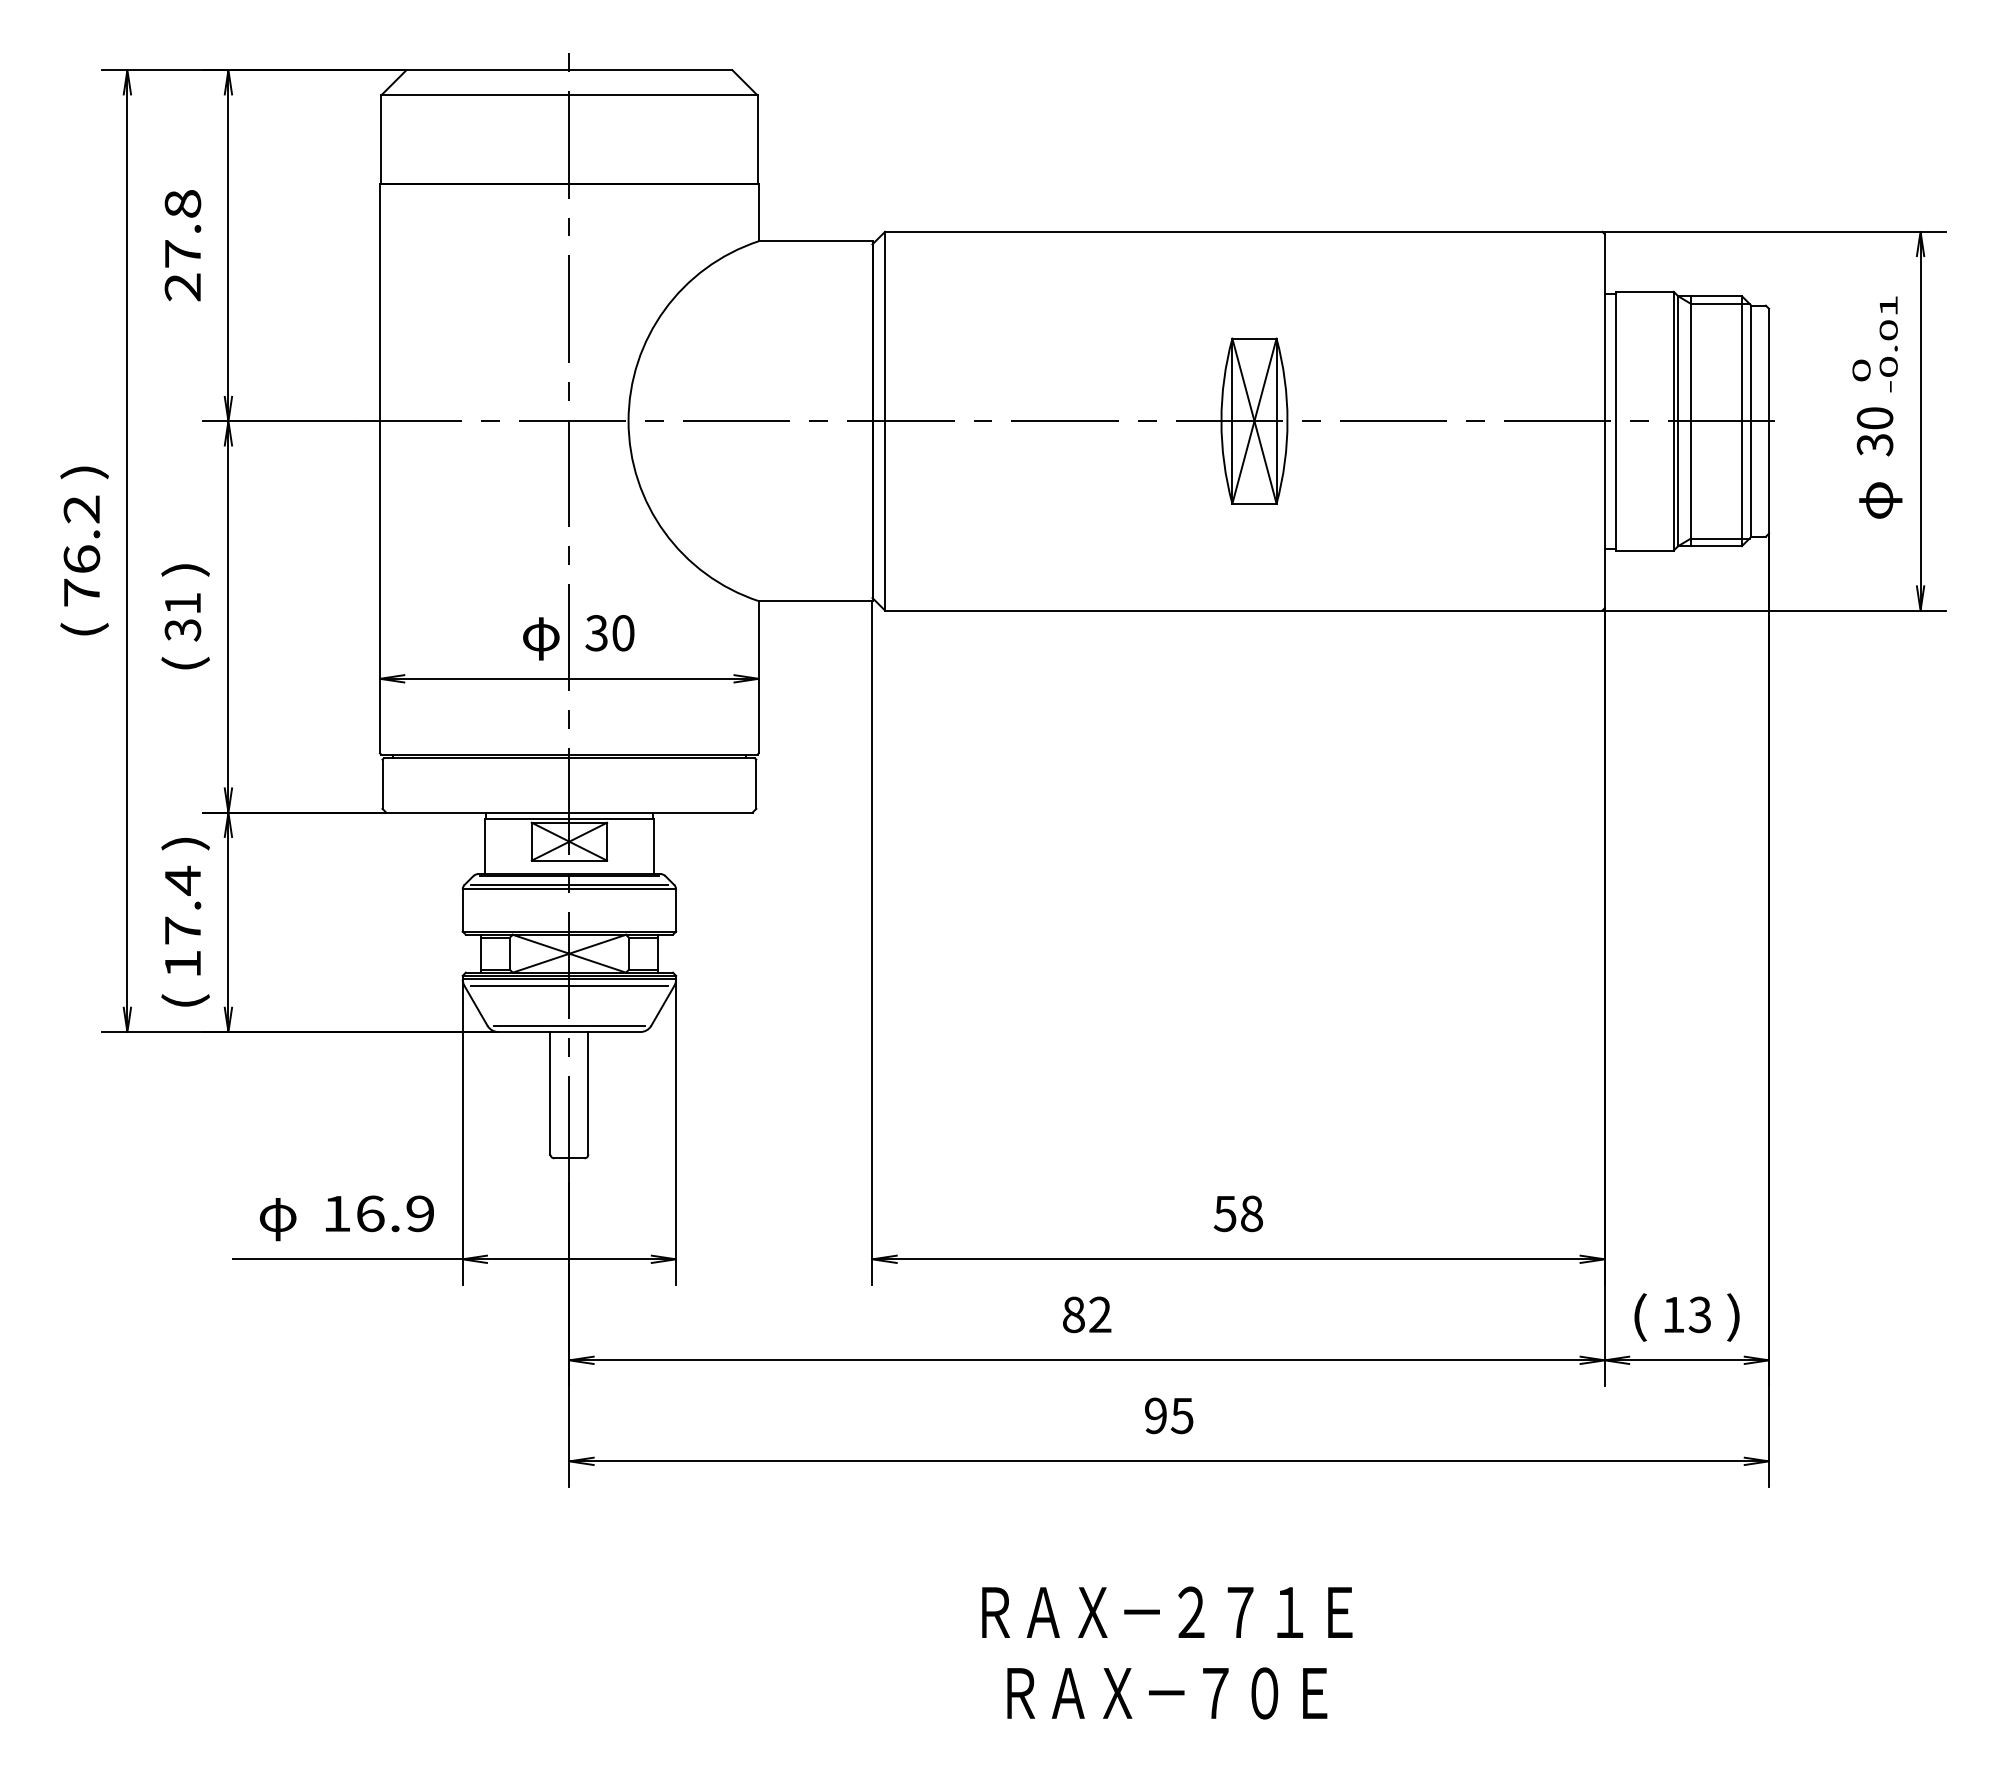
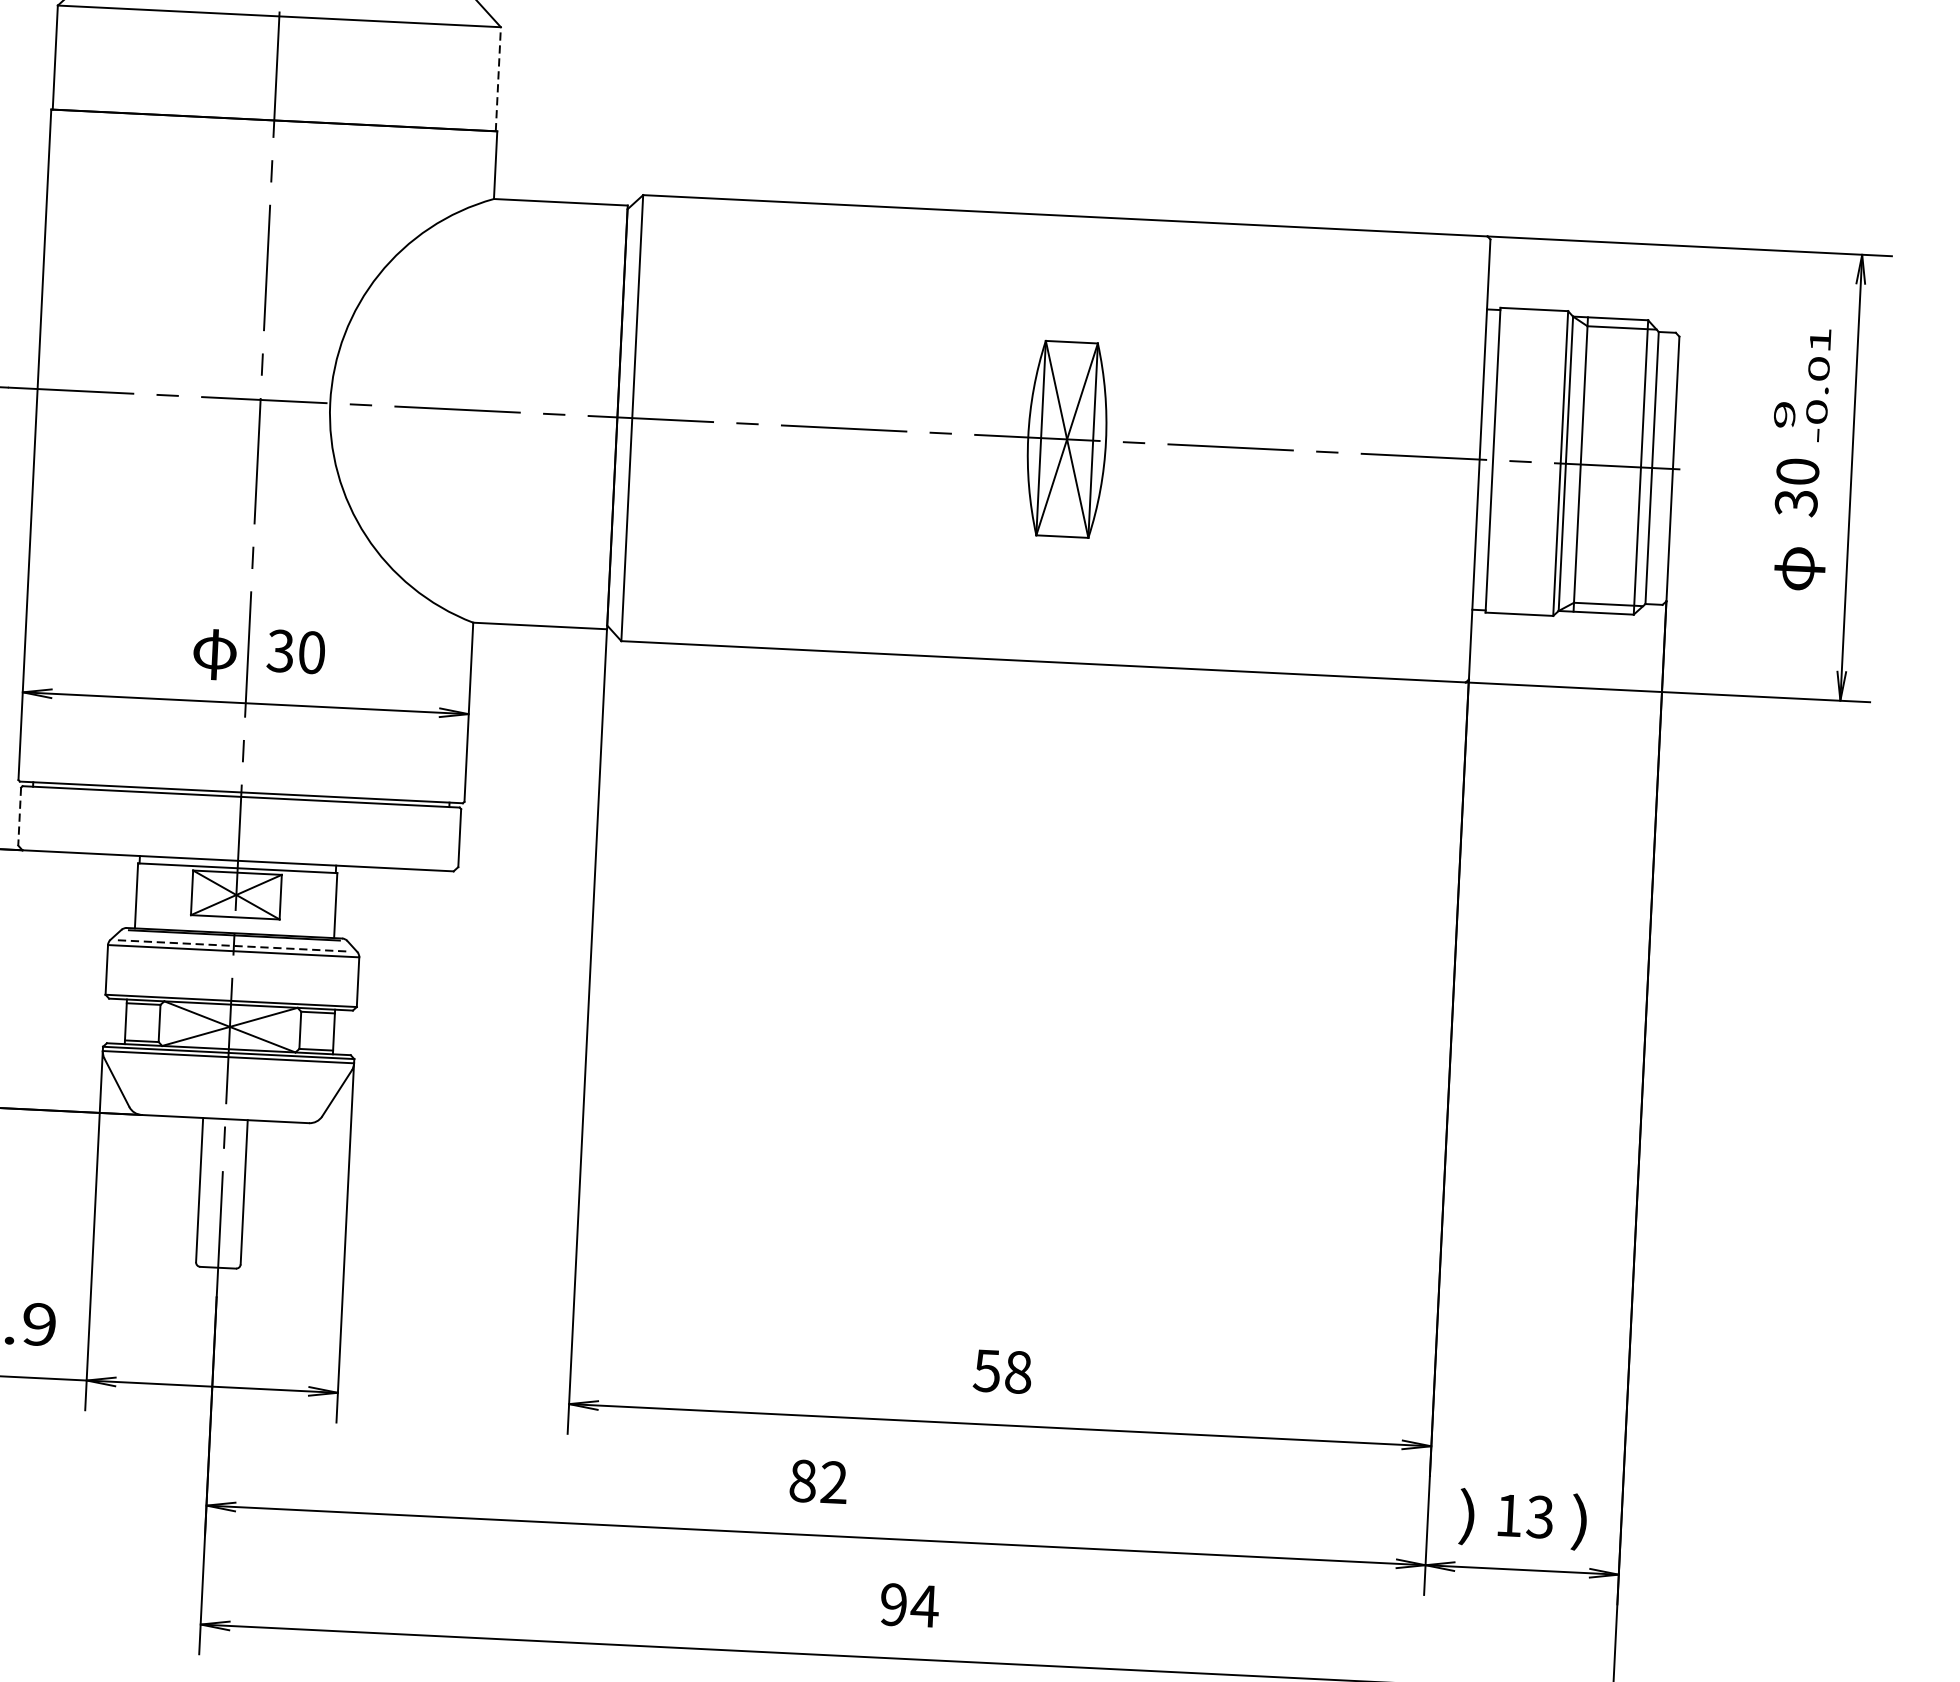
line: (757, 139) -> (498, 79), solid -> dashed
text: (1861, 370) -> (1784, 414), 0 -> 9
line: (382, 784) -> (19, 816), solid -> dashed
line: (569, 884) -> (234, 945), solid -> dashed
line: (569, 985) -> (228, 1064), removed
line: (569, 1025) -> (225, 1111), removed
text: (1638, 1317) -> (1467, 1516), ( -> )
text: (1182, 1416) -> (925, 1607), 95 -> 94

